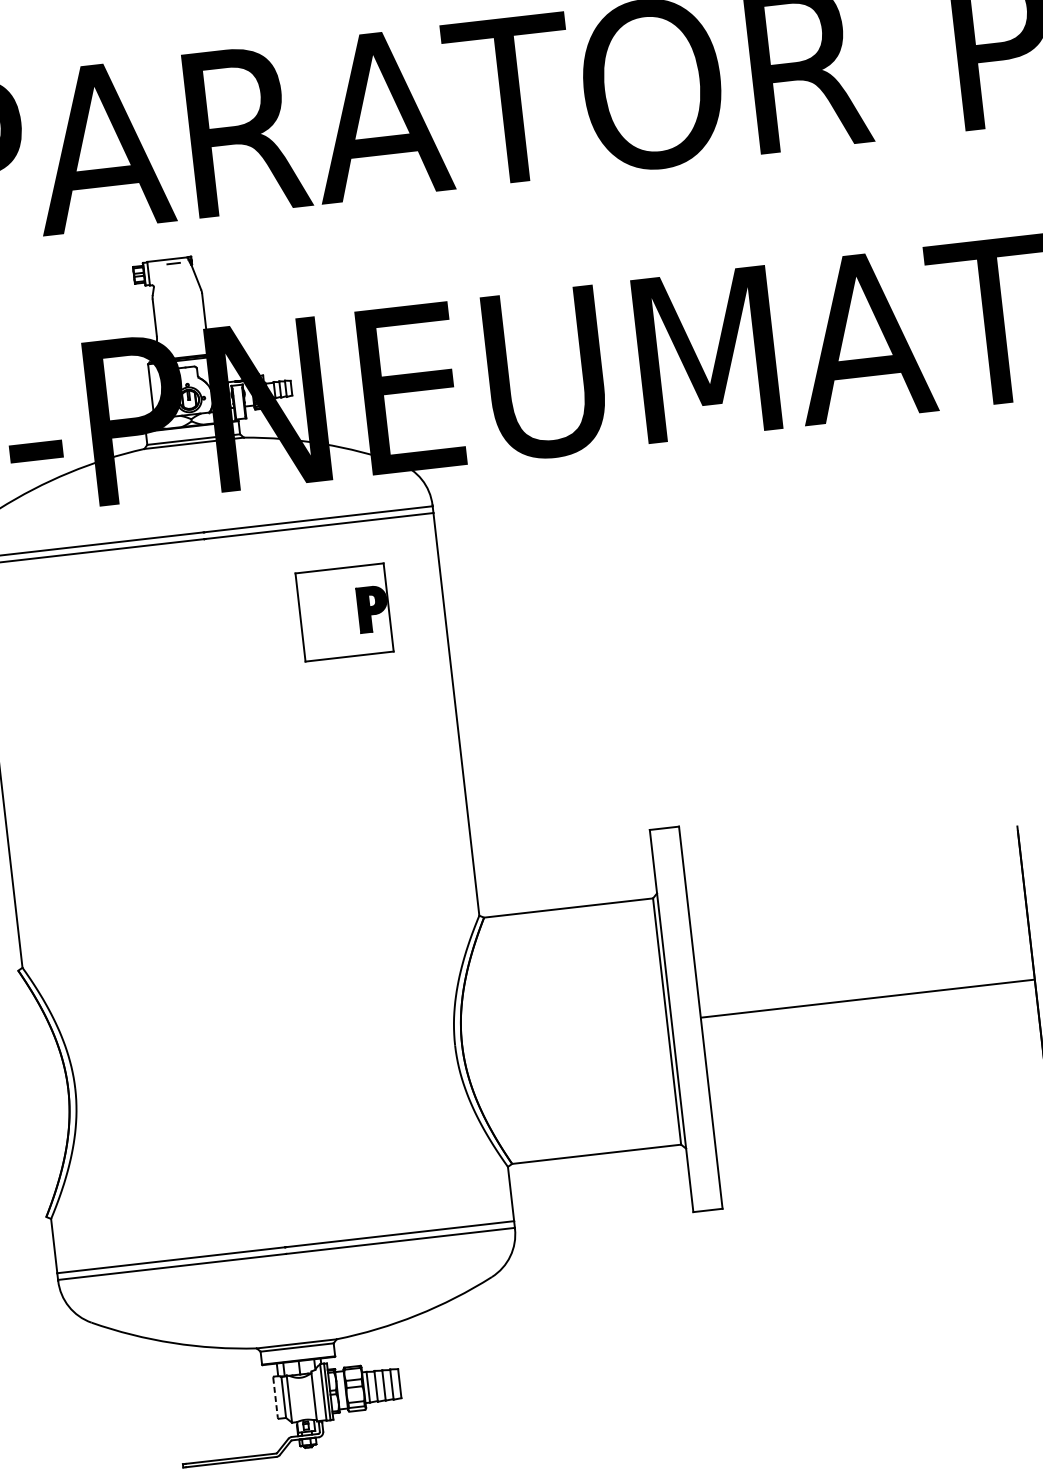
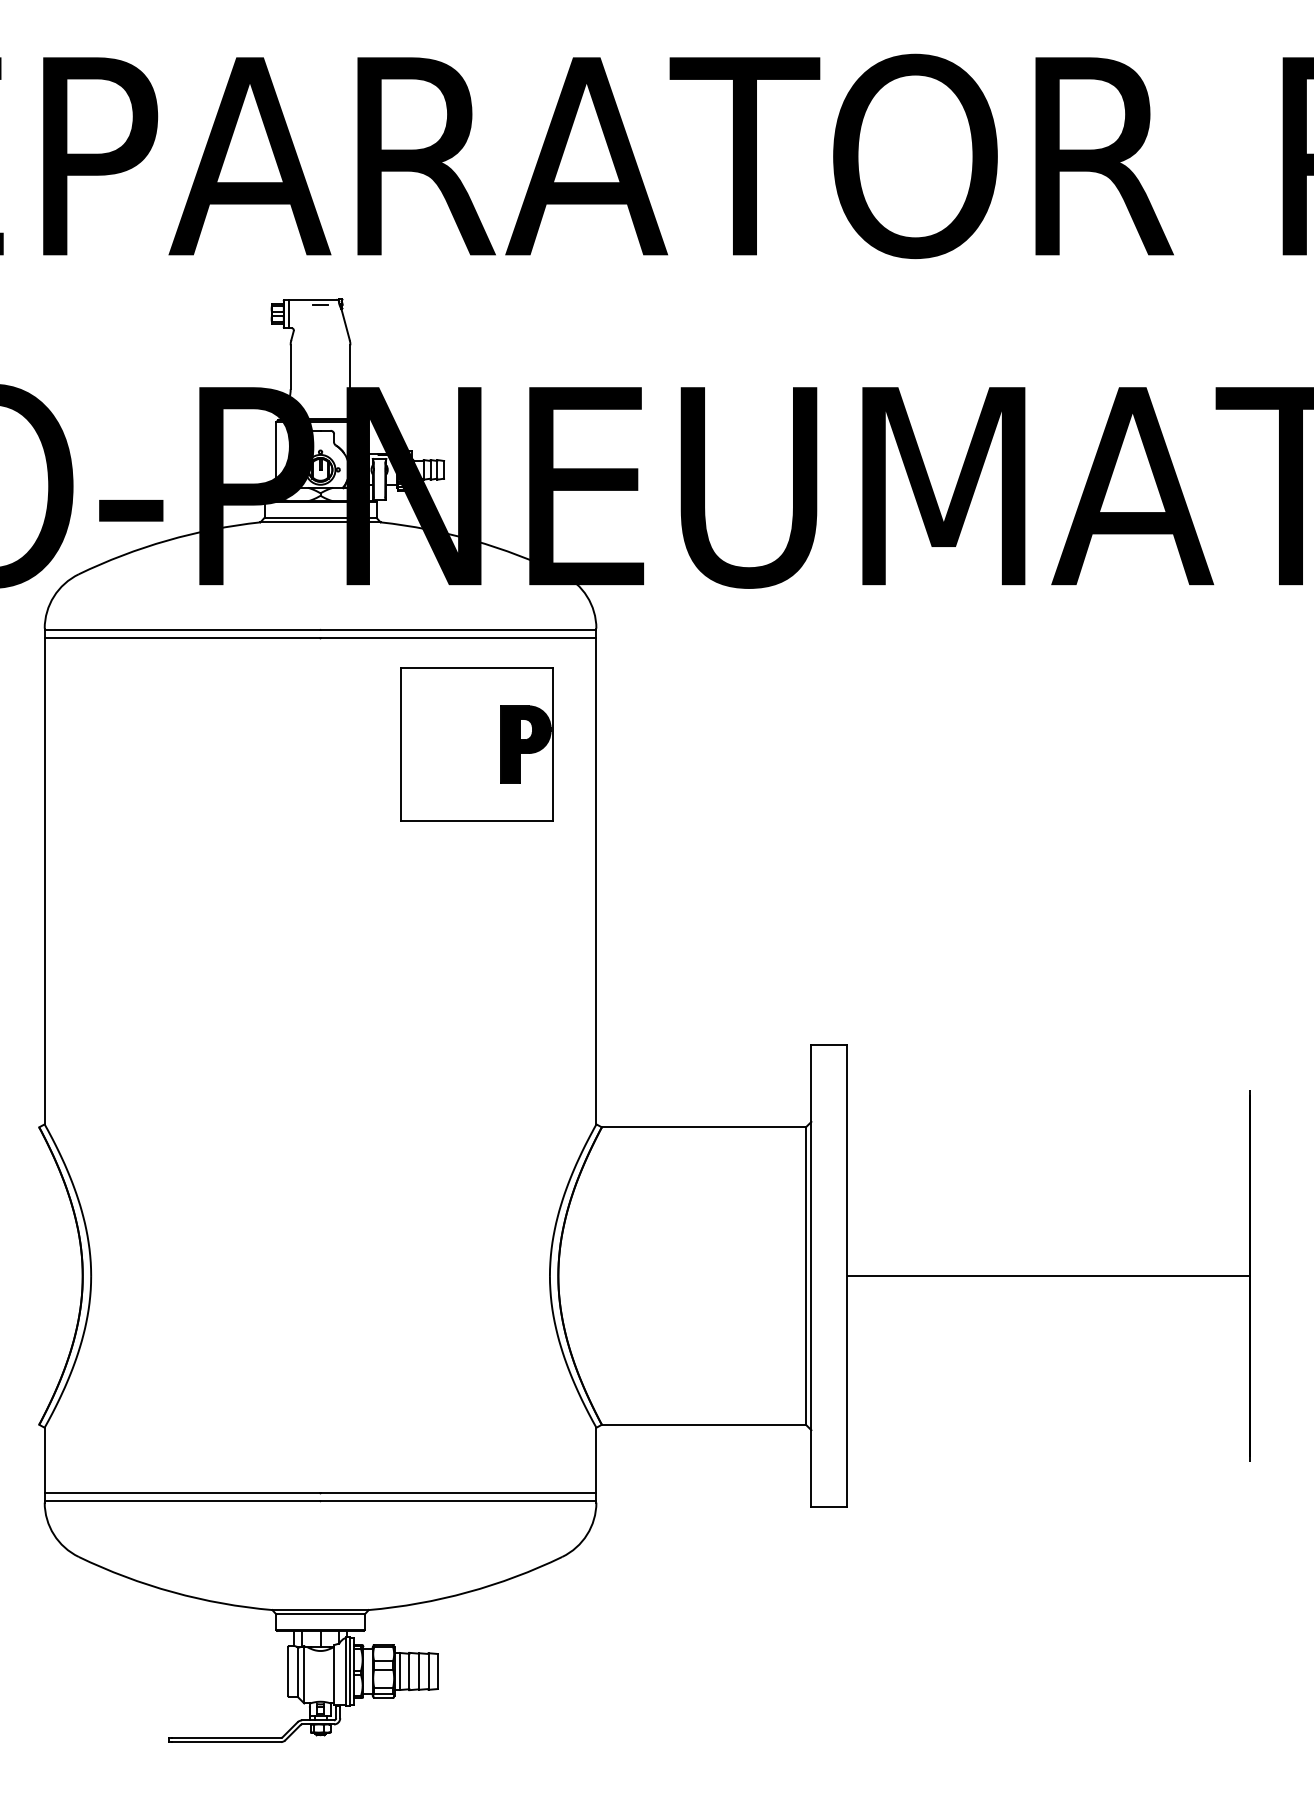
part: (344, 612) -> (476, 744), size x1.43
line: (275, 1398) -> (287, 1672), dashed -> solid

